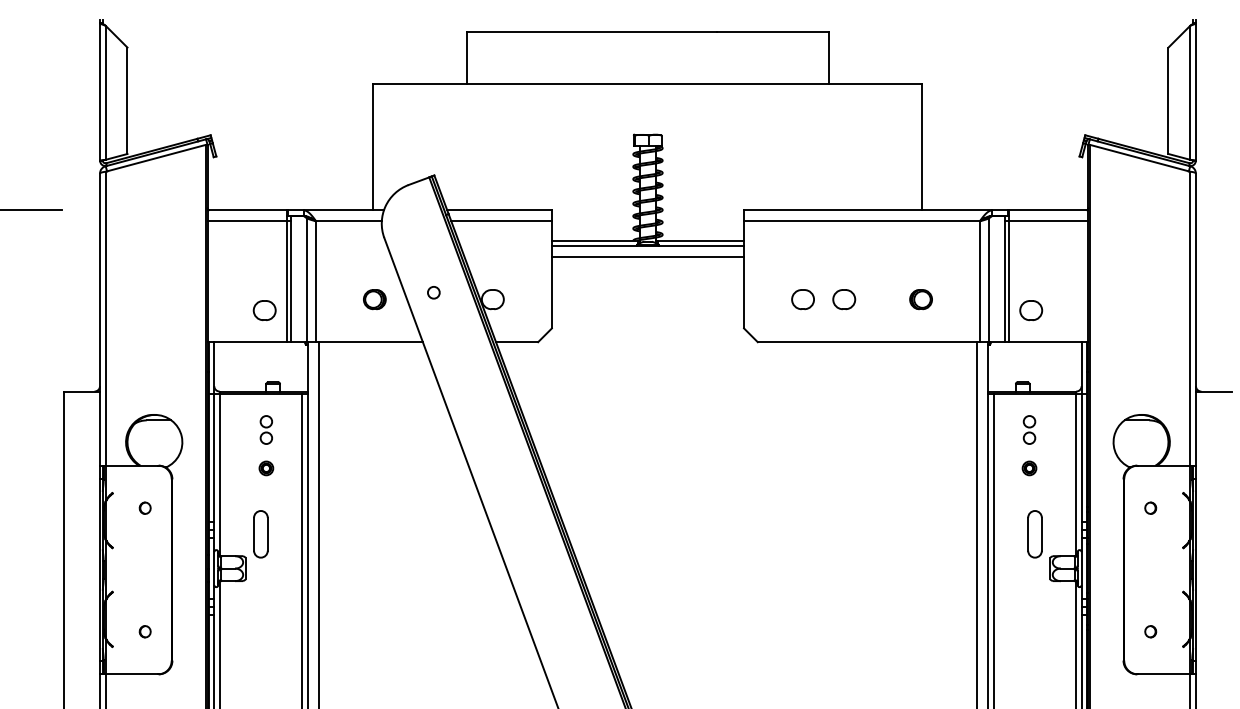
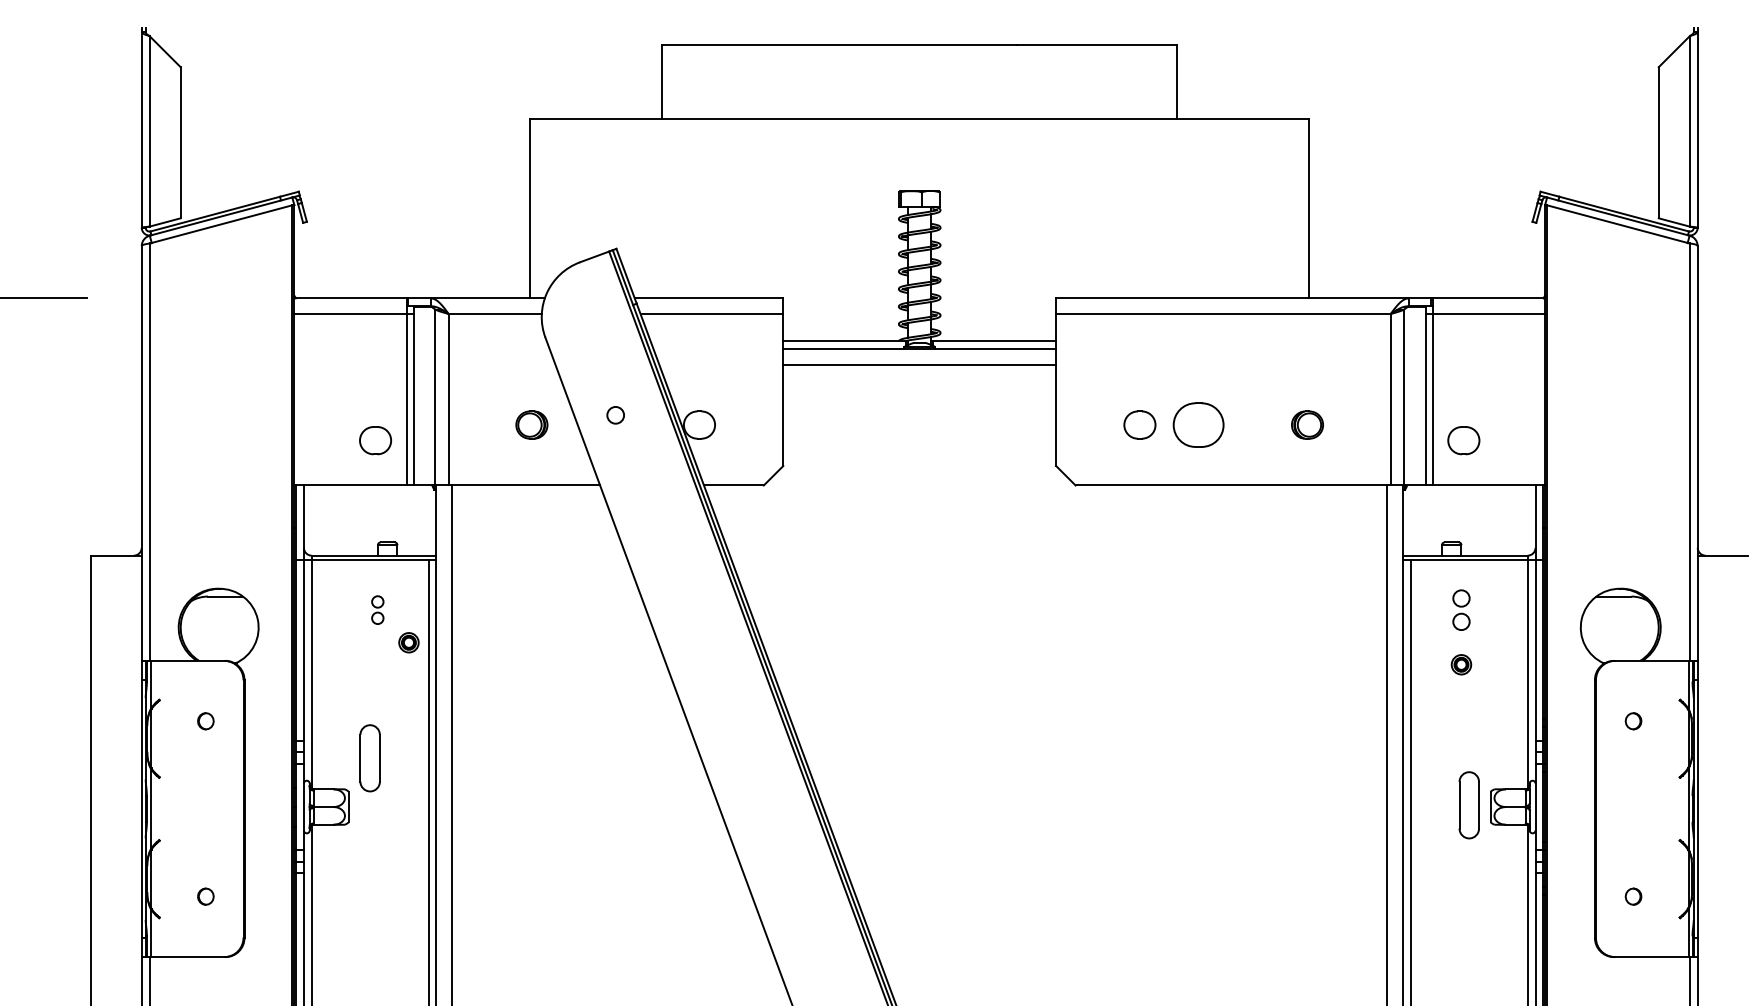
part: (843, 299) -> (1197, 424), size x1.6
part: (266, 429) -> (377, 609), size x0.7
part: (266, 468) -> (408, 642), moved
part: (1034, 534) -> (1468, 805), moved

